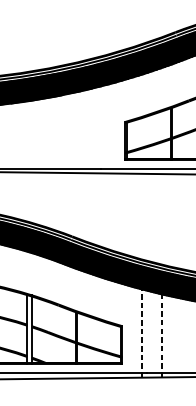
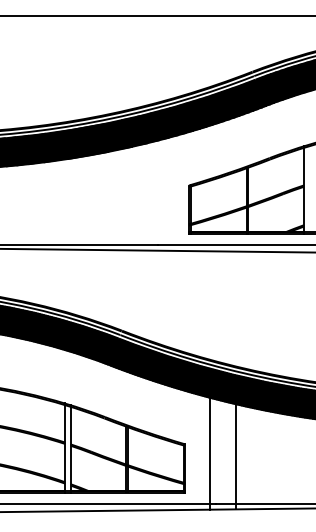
line: (142, 333) -> (210, 453), dashed -> solid
line: (162, 335) -> (236, 456), dashed -> solid

